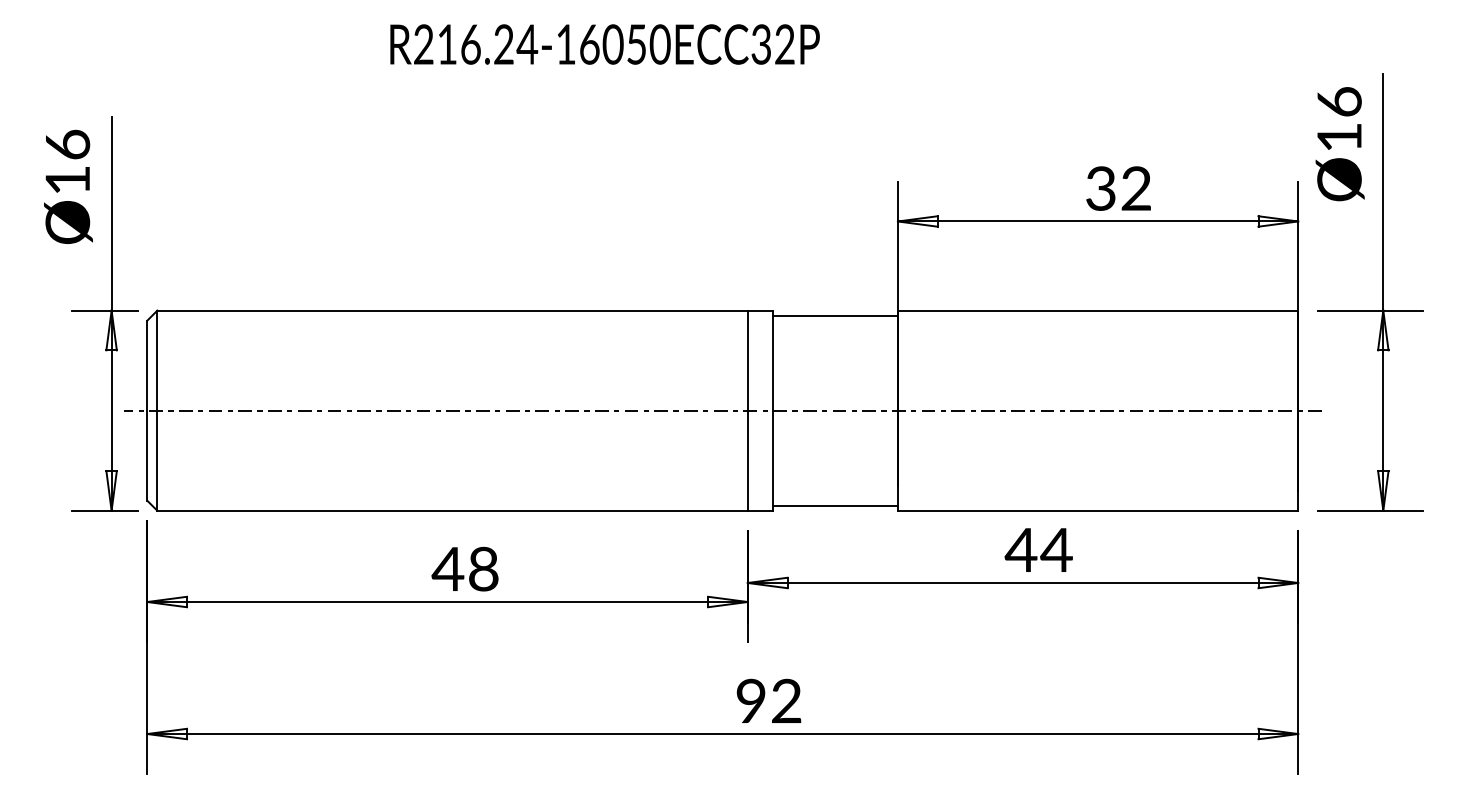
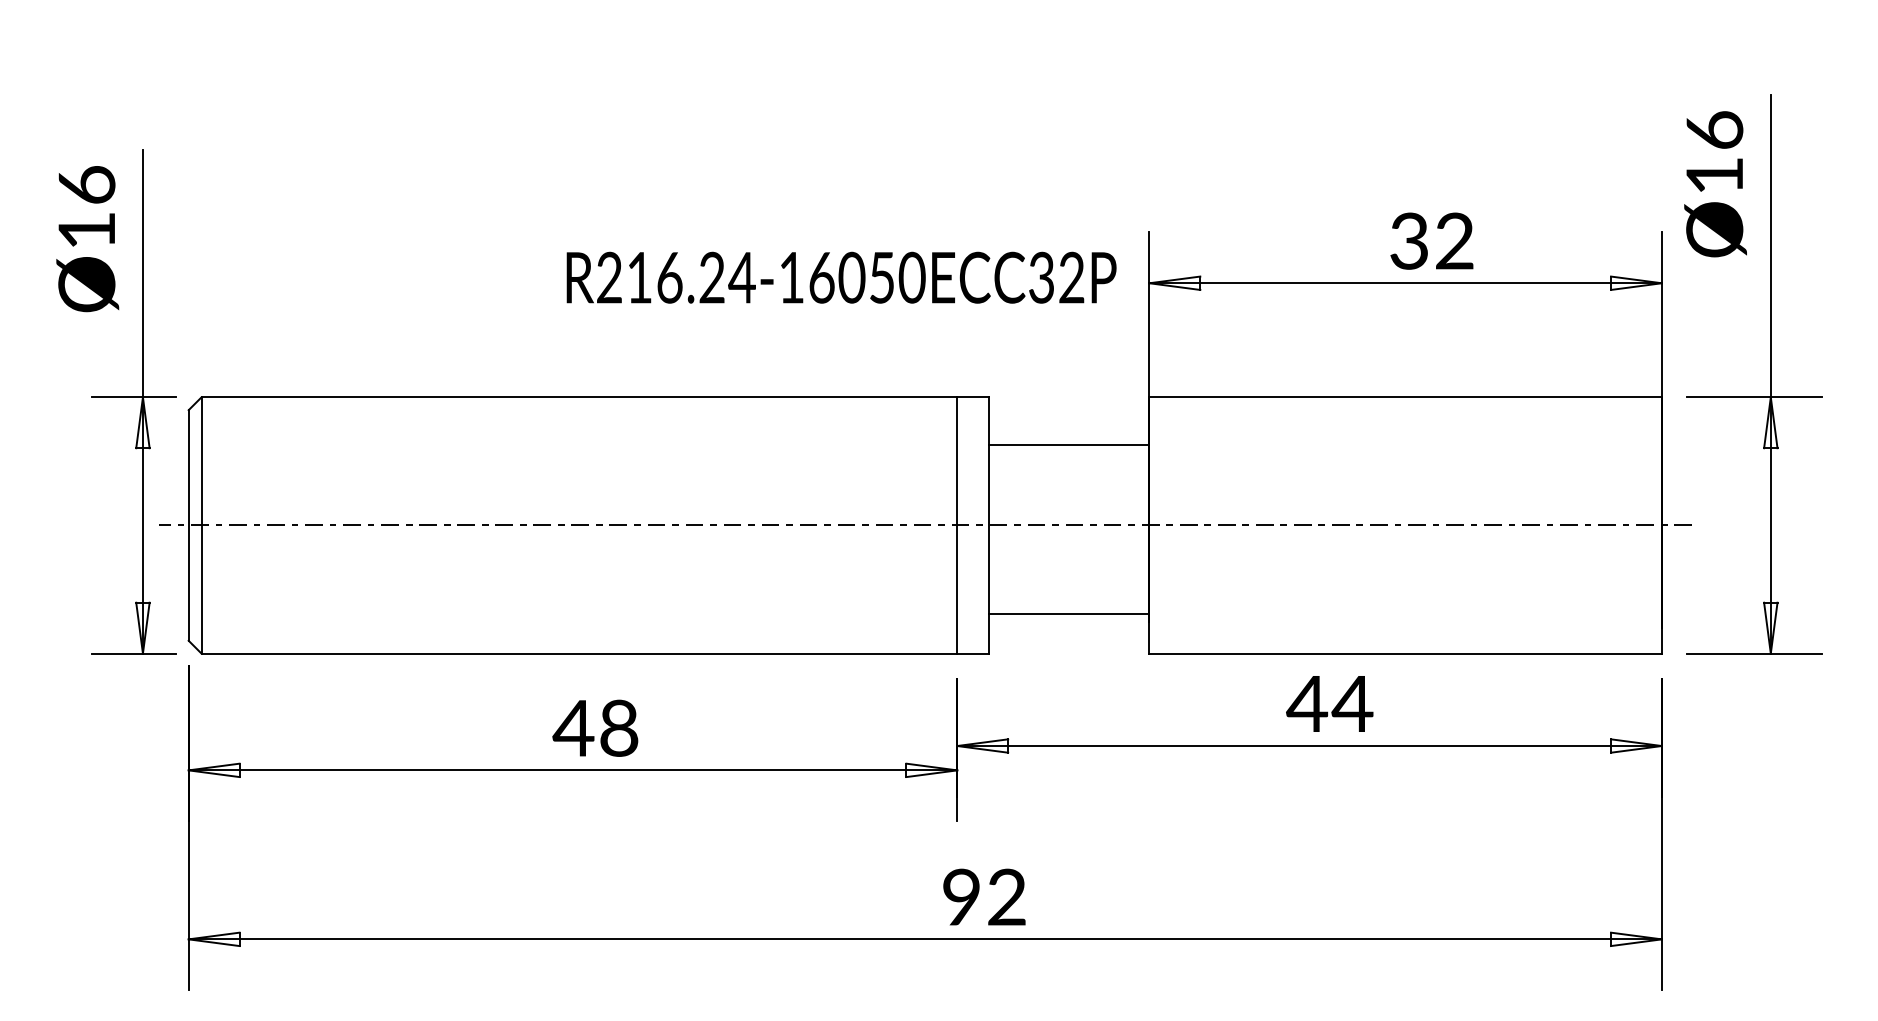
text: (604, 44) -> (841, 277), moved
line: (835, 315) -> (1069, 444), moved
line: (835, 506) -> (1069, 614), moved

